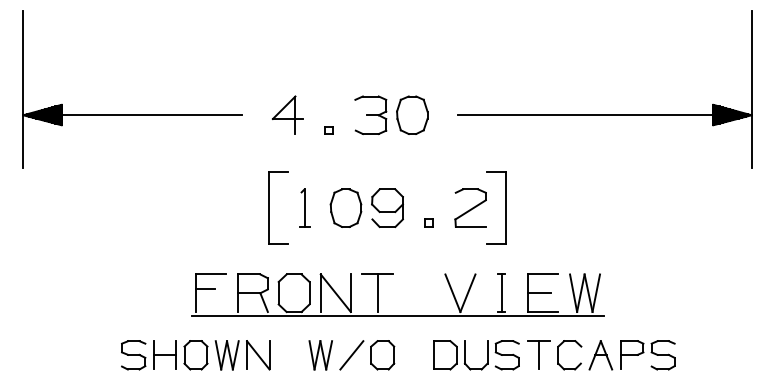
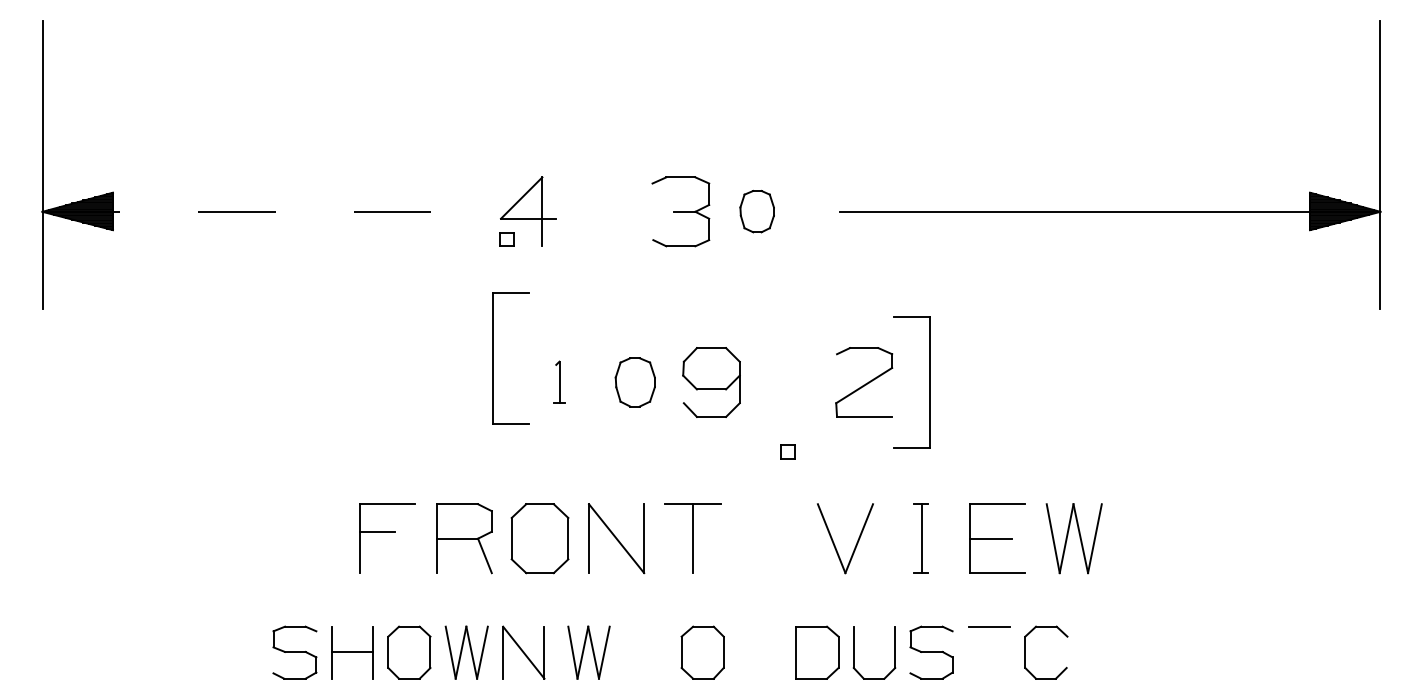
part: (412, 114) -> (757, 210), size x0.6
line: (132, 115) -> (243, 212), solid -> dashed
part: (328, 130) -> (505, 239), moved
part: (269, 207) -> (494, 357), moved
part: (304, 207) -> (559, 381), size x0.6
part: (345, 207) -> (634, 381), size x0.7
part: (428, 222) -> (786, 451), moved
line: (397, 316) -> (729, 581), removed
part: (195, 355) -> (408, 653), moved
line: (351, 355) -> (645, 653), removed
line: (538, 355) -> (988, 653), removed
part: (631, 355) -> (1159, 653), removed

